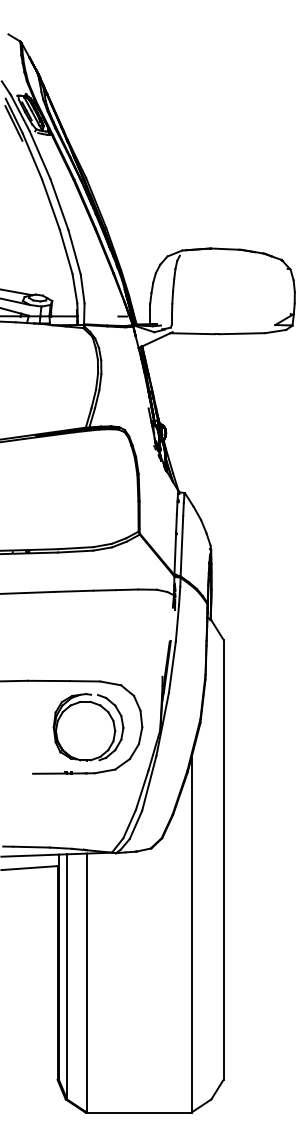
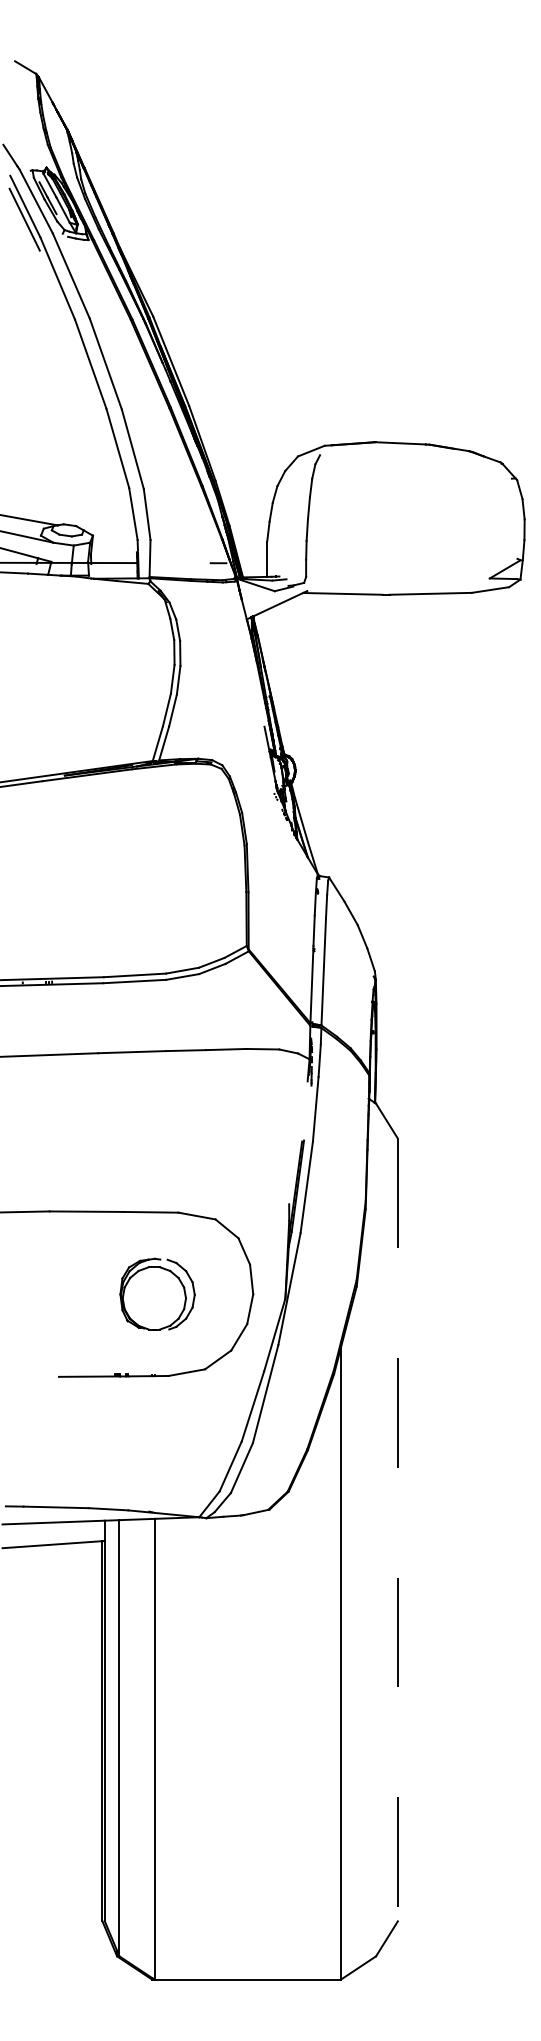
part: (88, 727) -> (157, 1294), size x0.6
line: (223, 859) -> (397, 1529), solid -> dashed

